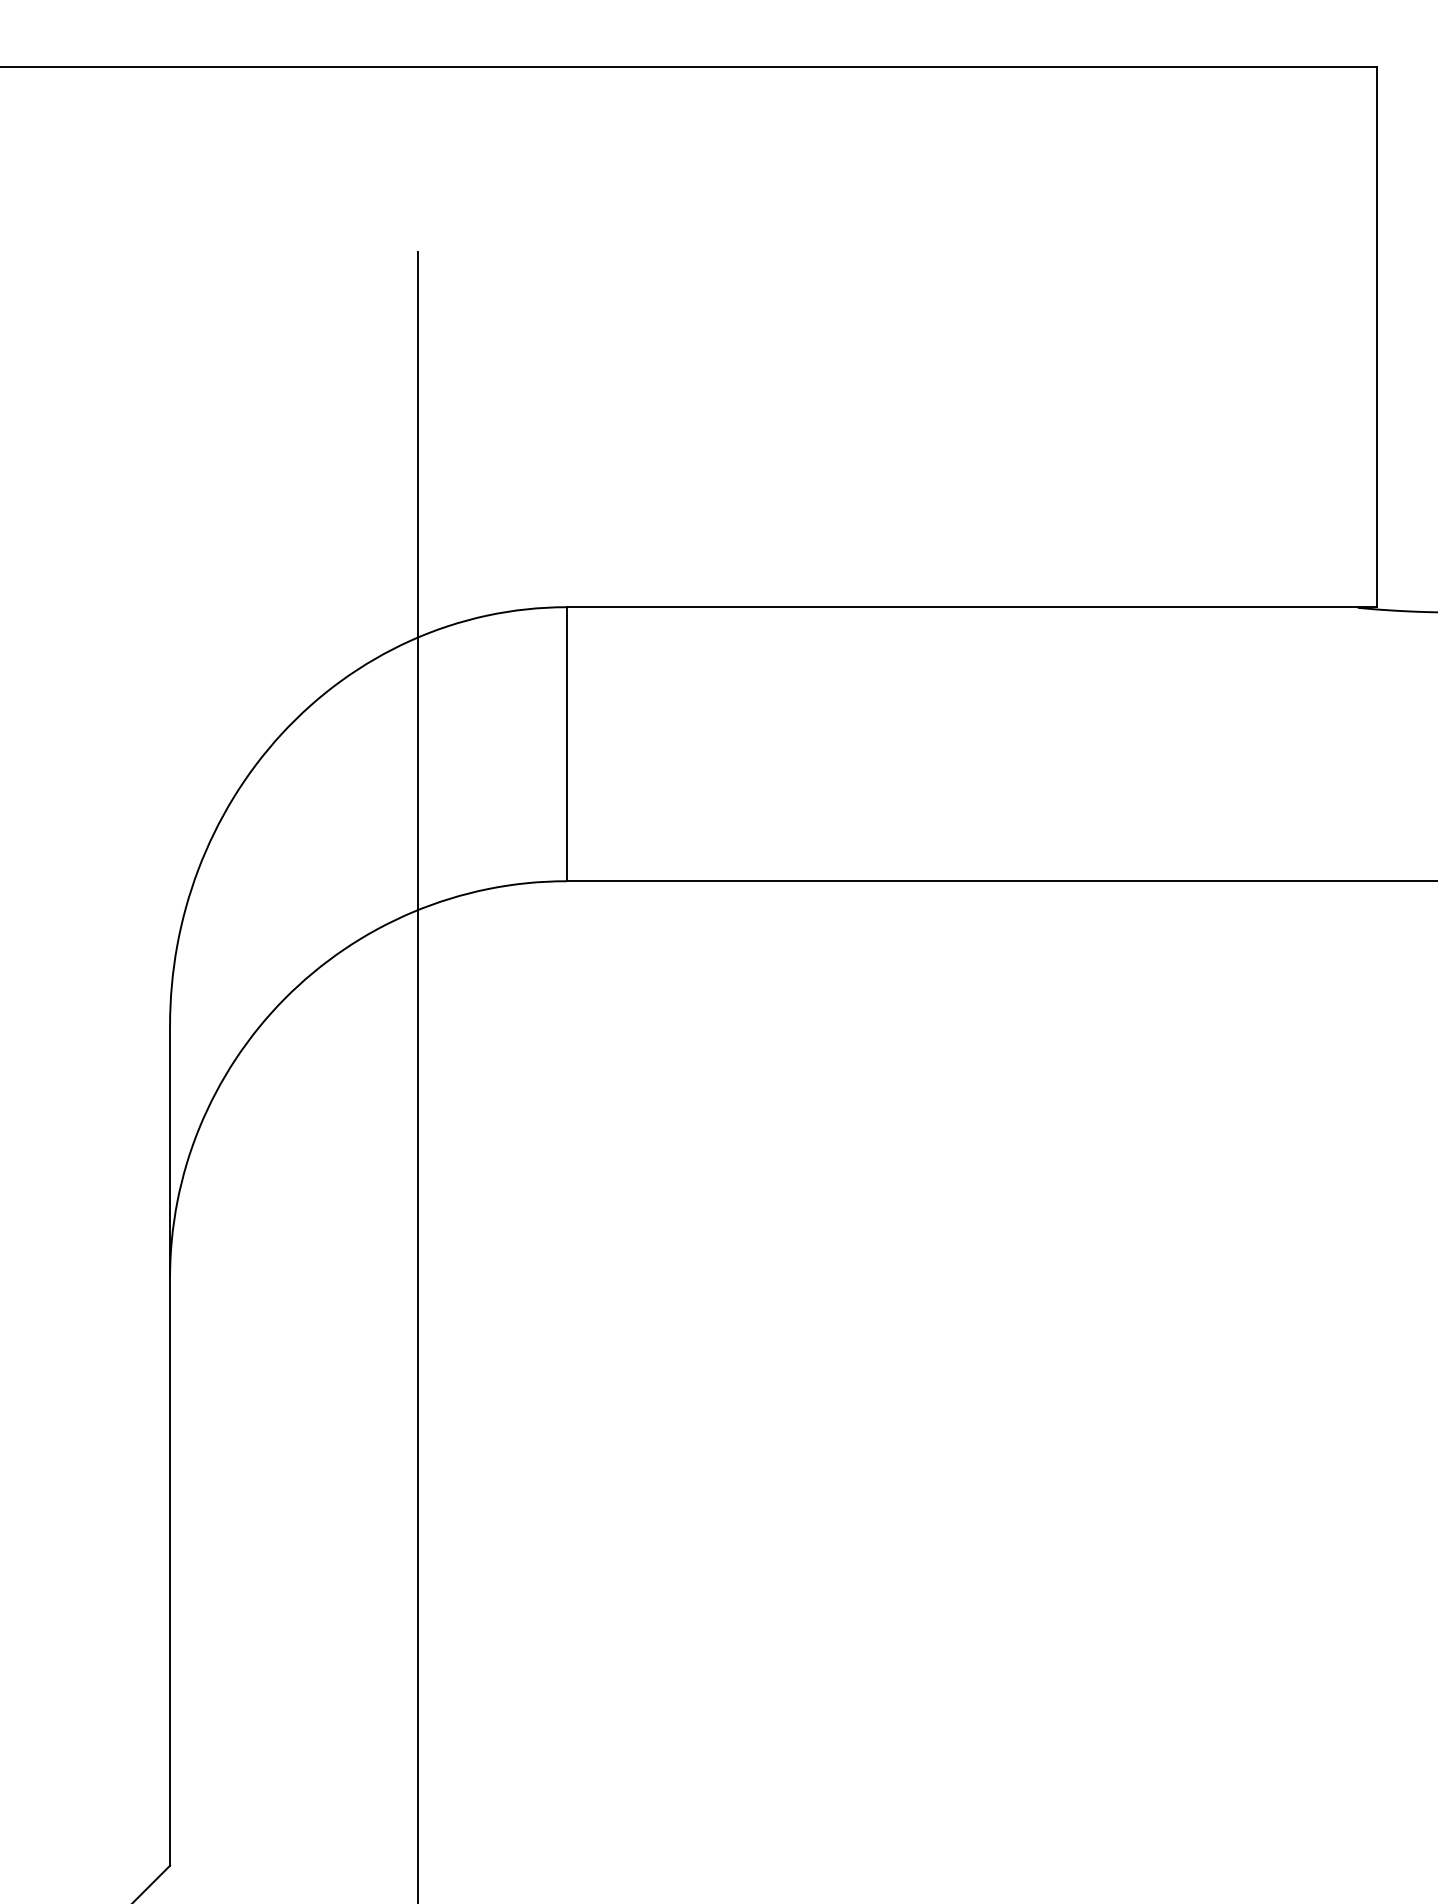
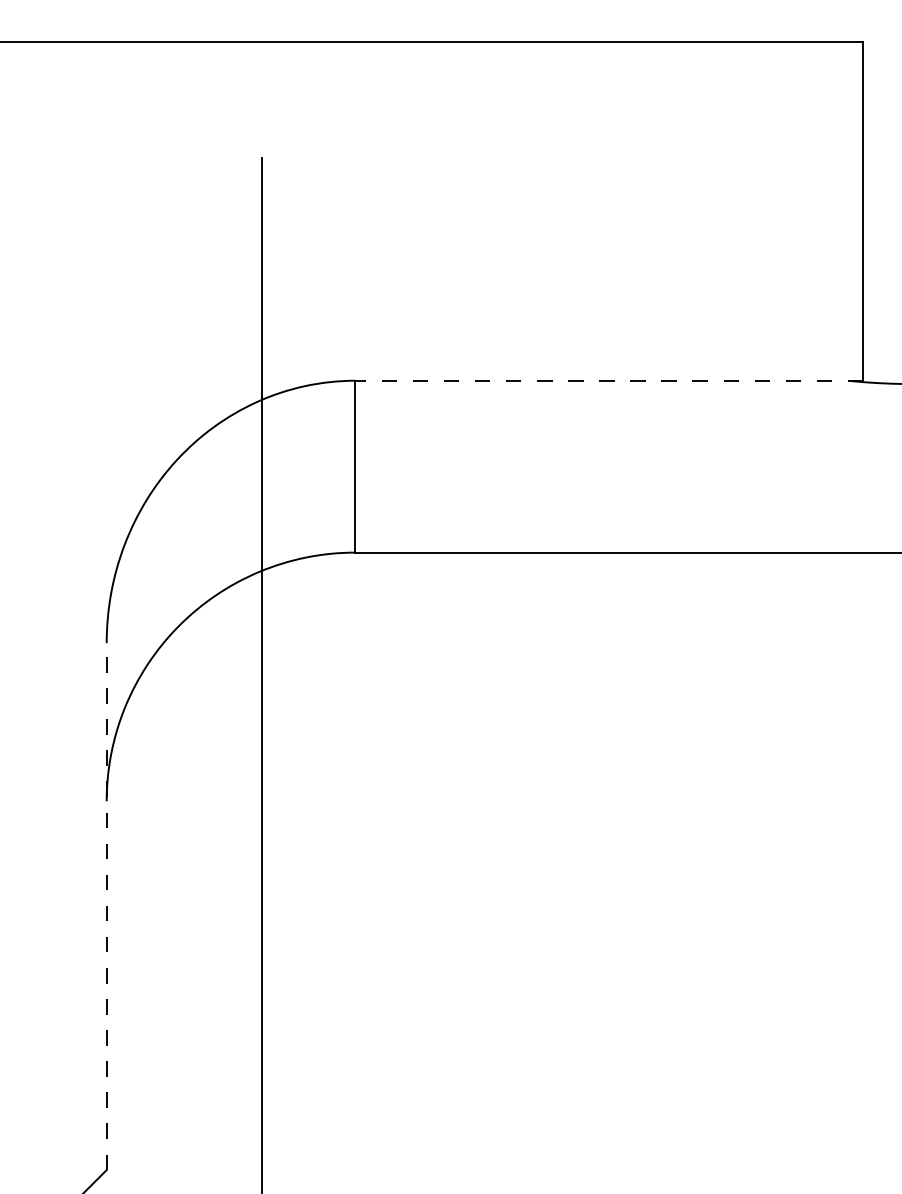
line: (970, 606) -> (608, 380), solid -> dashed
line: (169, 1445) -> (106, 906), solid -> dashed

